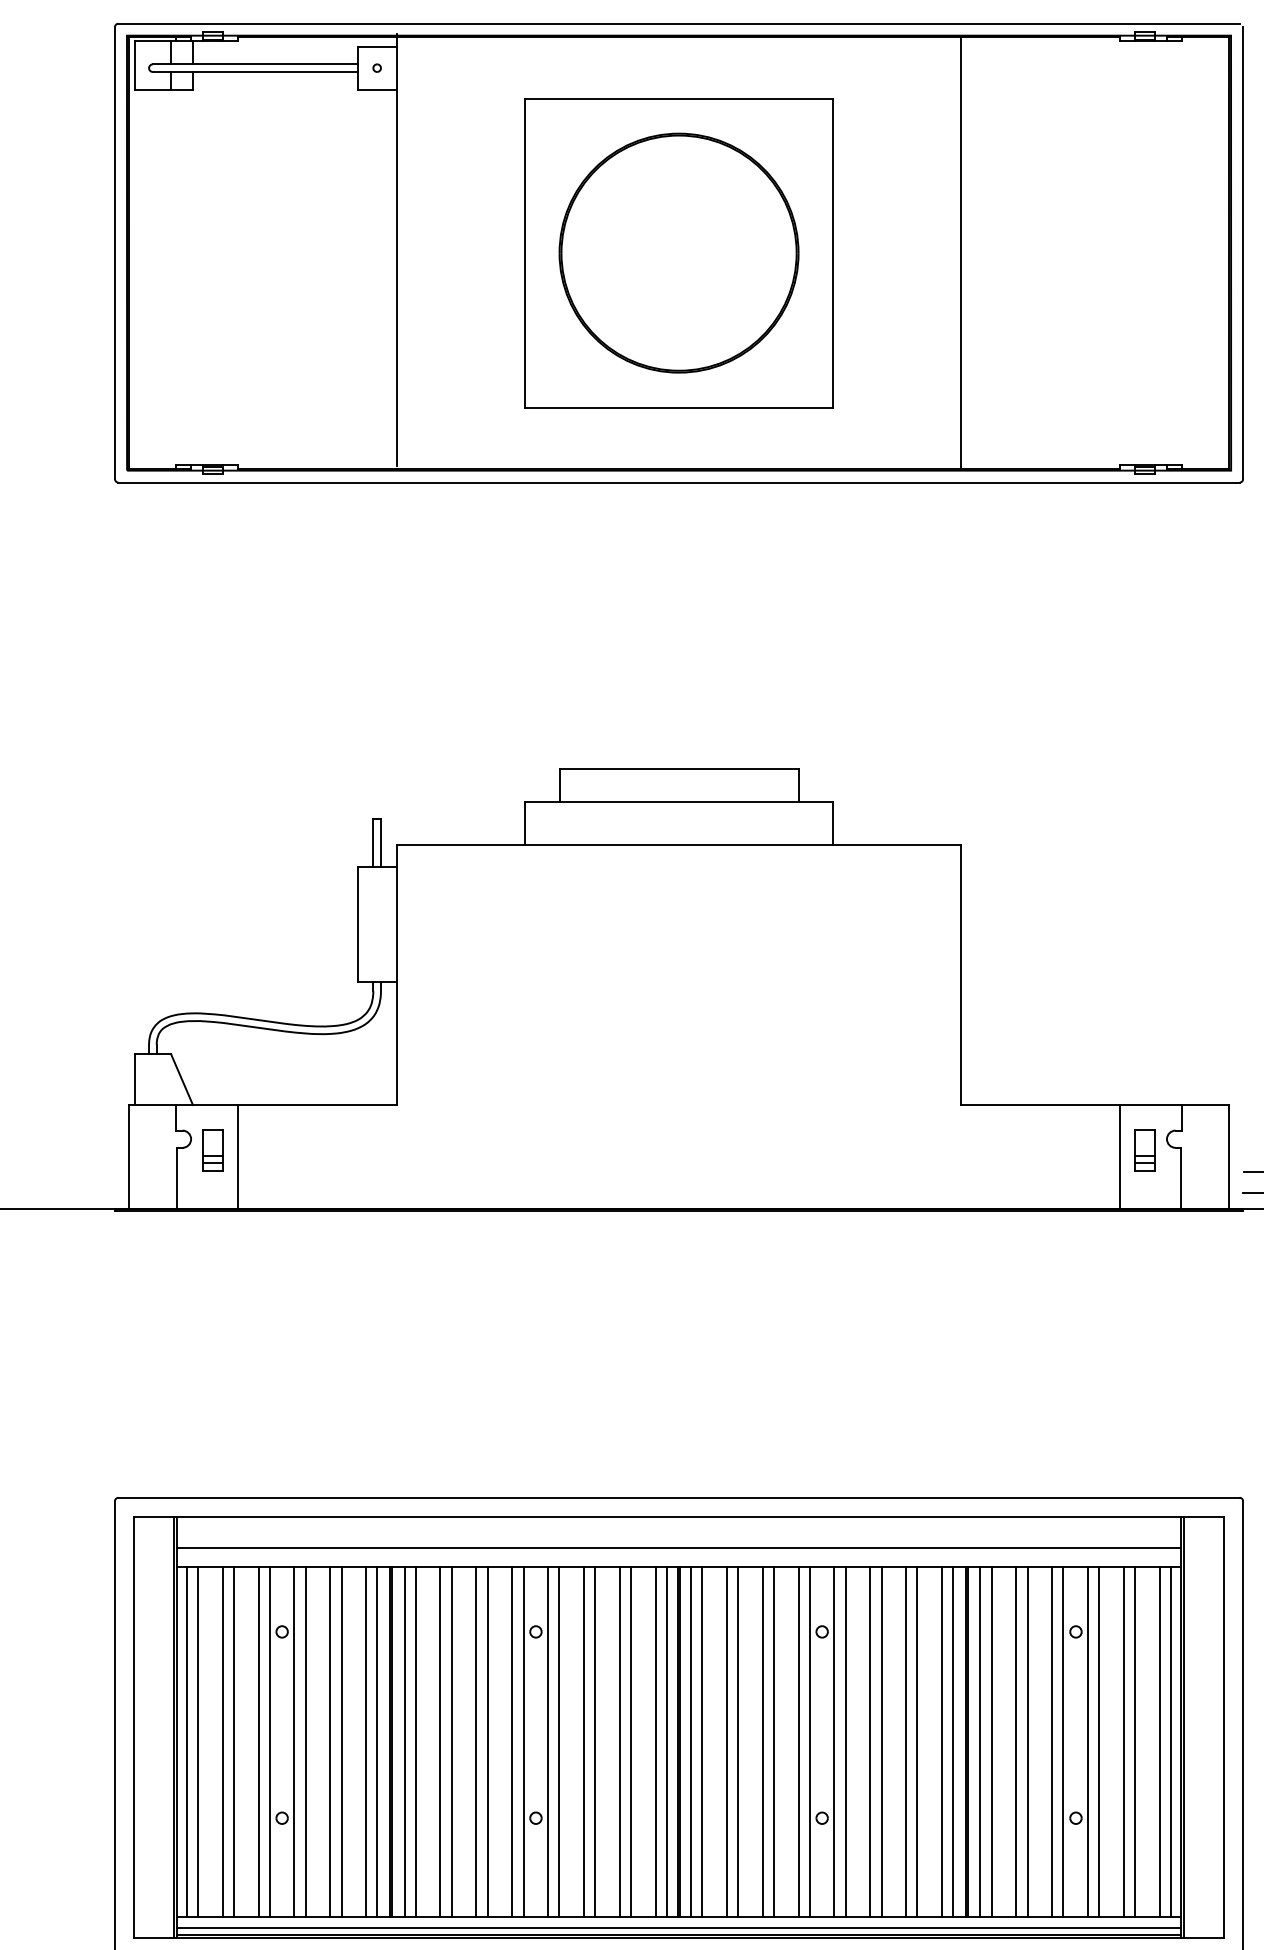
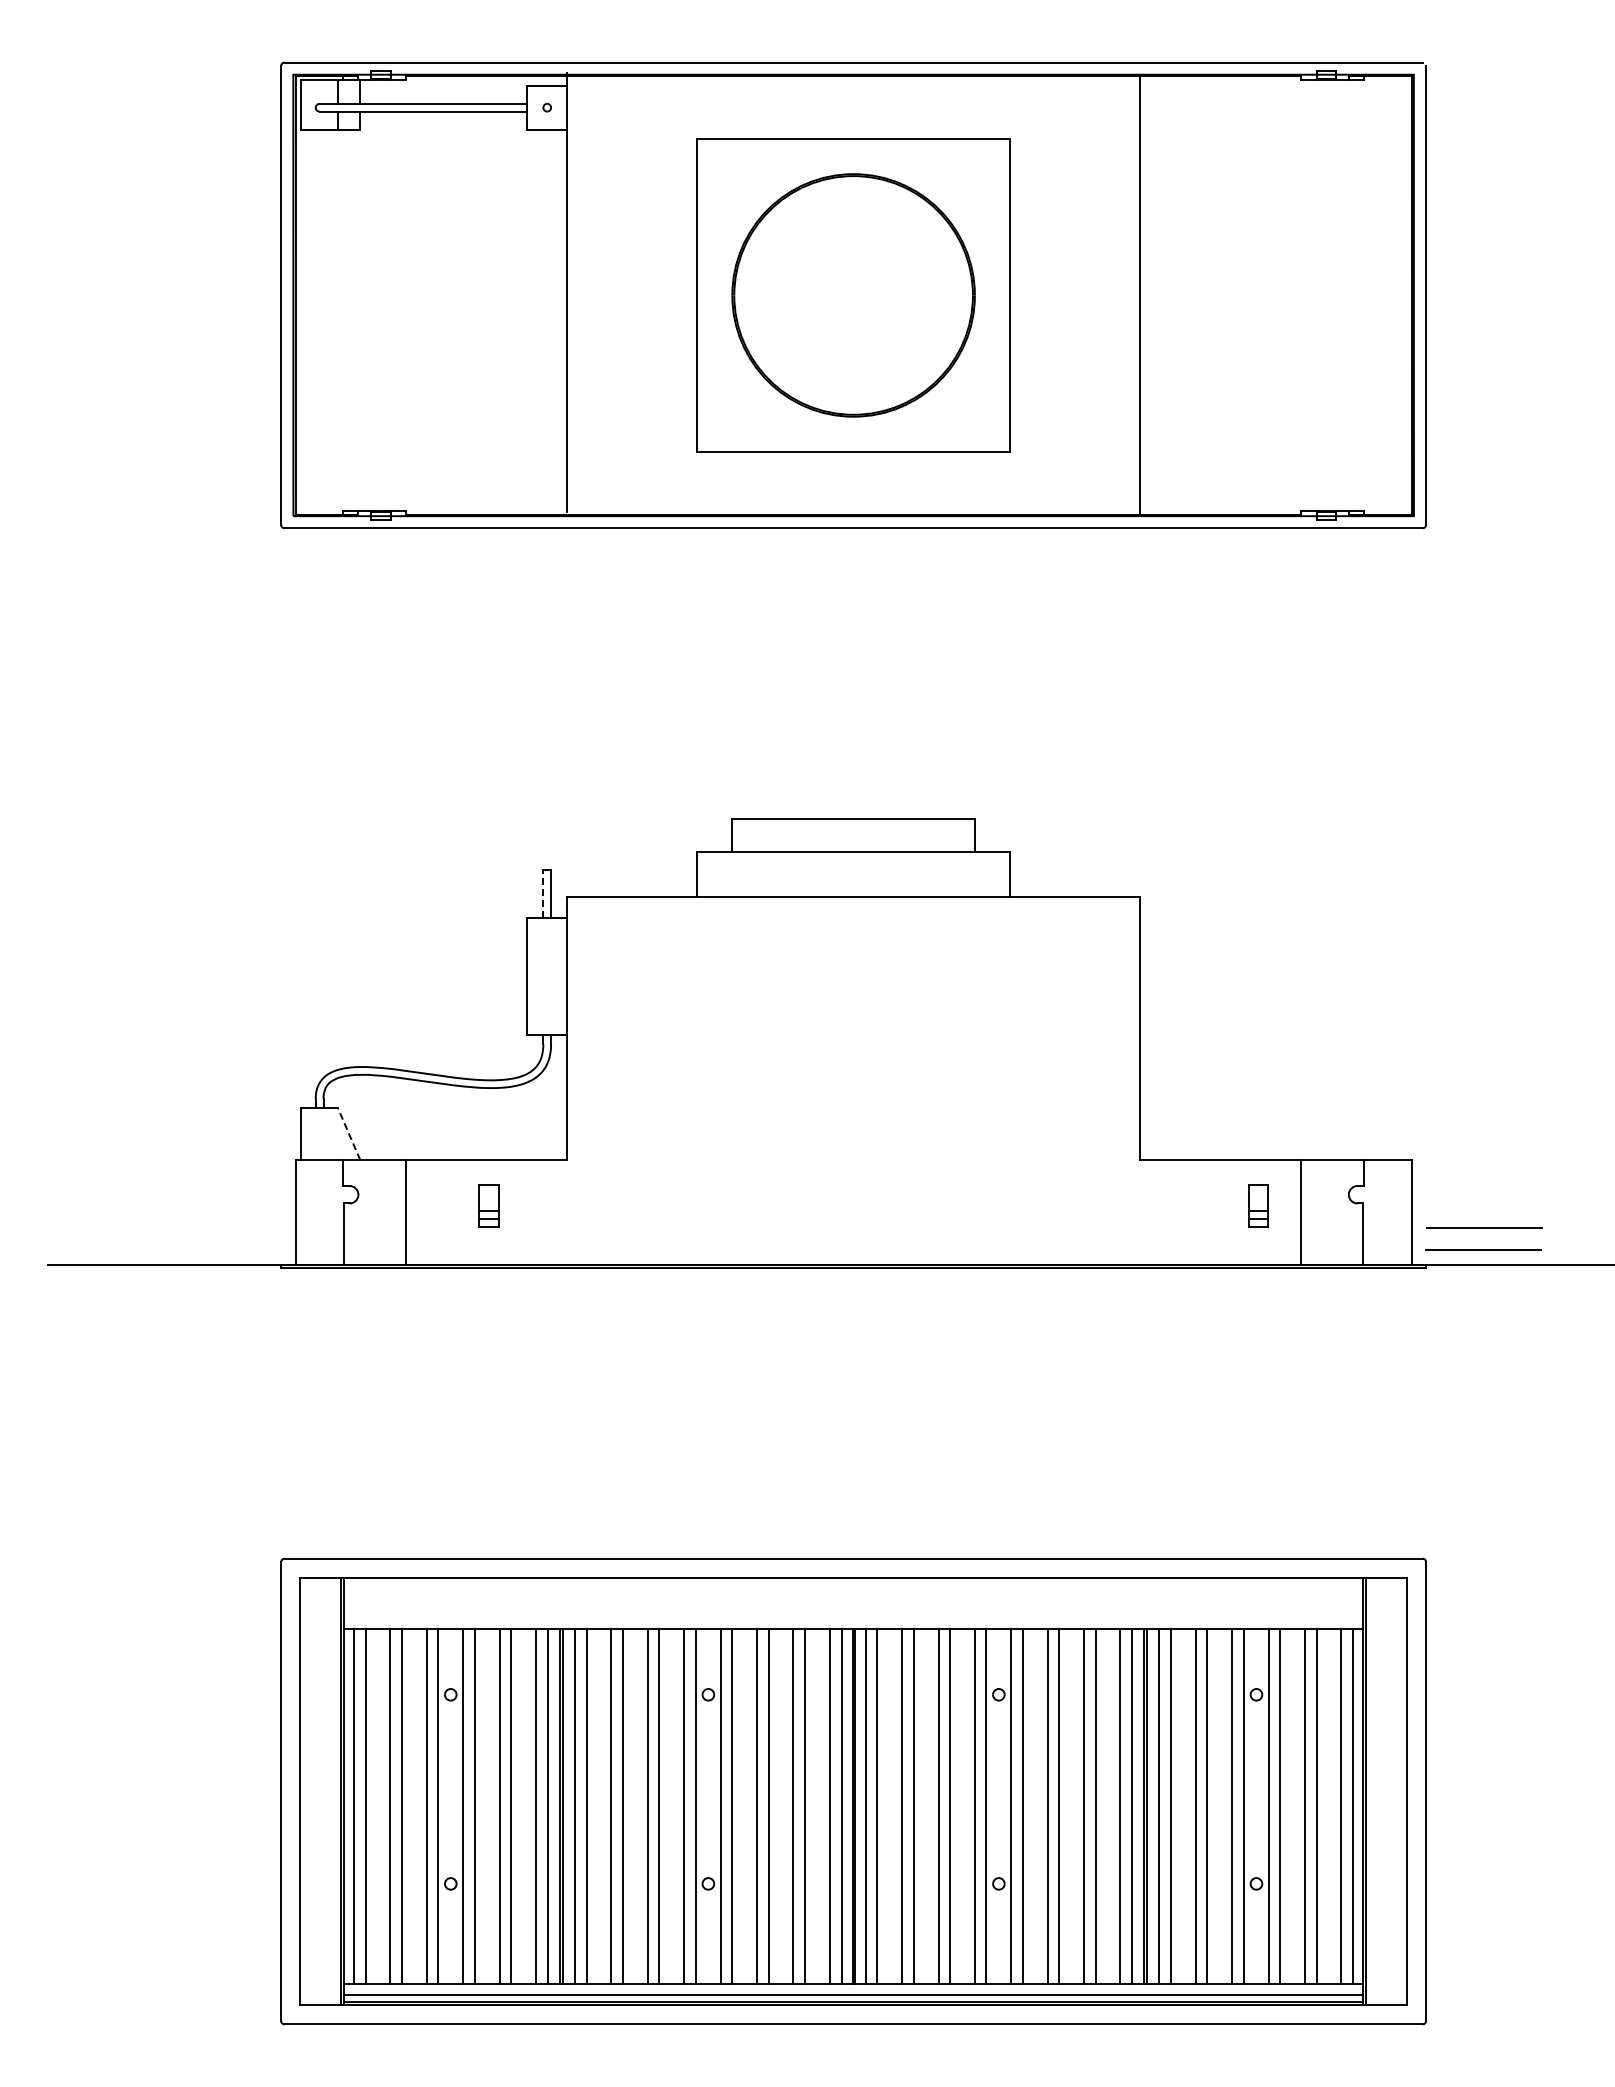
line: (373, 842) -> (543, 893), solid -> dashed
line: (181, 1078) -> (348, 1133), solid -> dashed
part: (212, 1149) -> (488, 1205), moved
part: (1144, 1149) -> (1258, 1205), moved
line: (678, 1547) -> (853, 1609), removed

